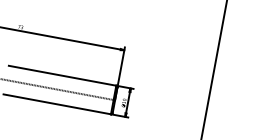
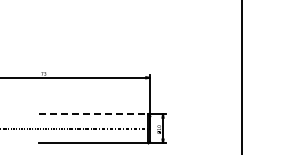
line: (62, 76) -> (93, 114), solid -> dashed

